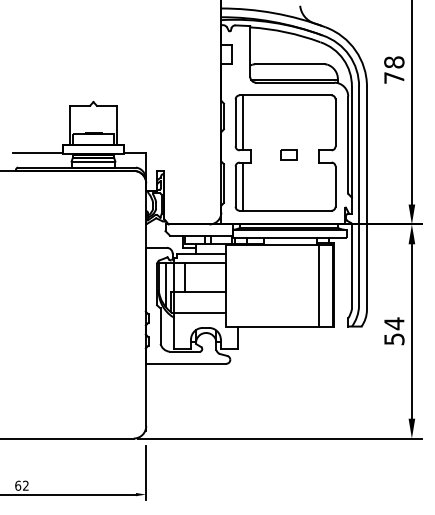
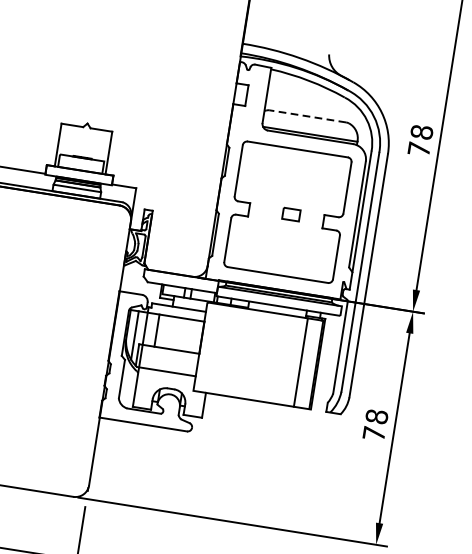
line: (289, 64) -> (307, 116), solid -> dashed
line: (242, 122) -> (246, 171), removed
line: (242, 186) -> (235, 241), removed
text: (394, 331) -> (375, 425), 54 -> 78

